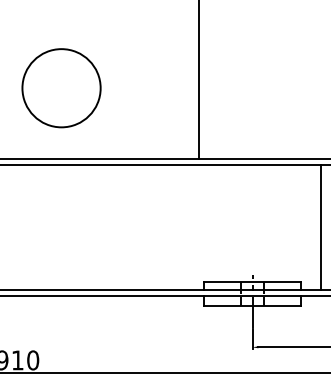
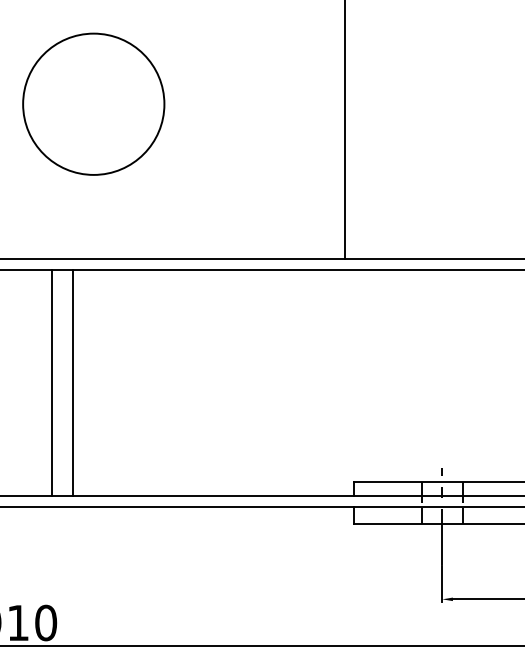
circle: (61, 88) -> (93, 104), moved
line: (36, 227) -> (52, 382), added
line: (48, 227) -> (73, 382), added

